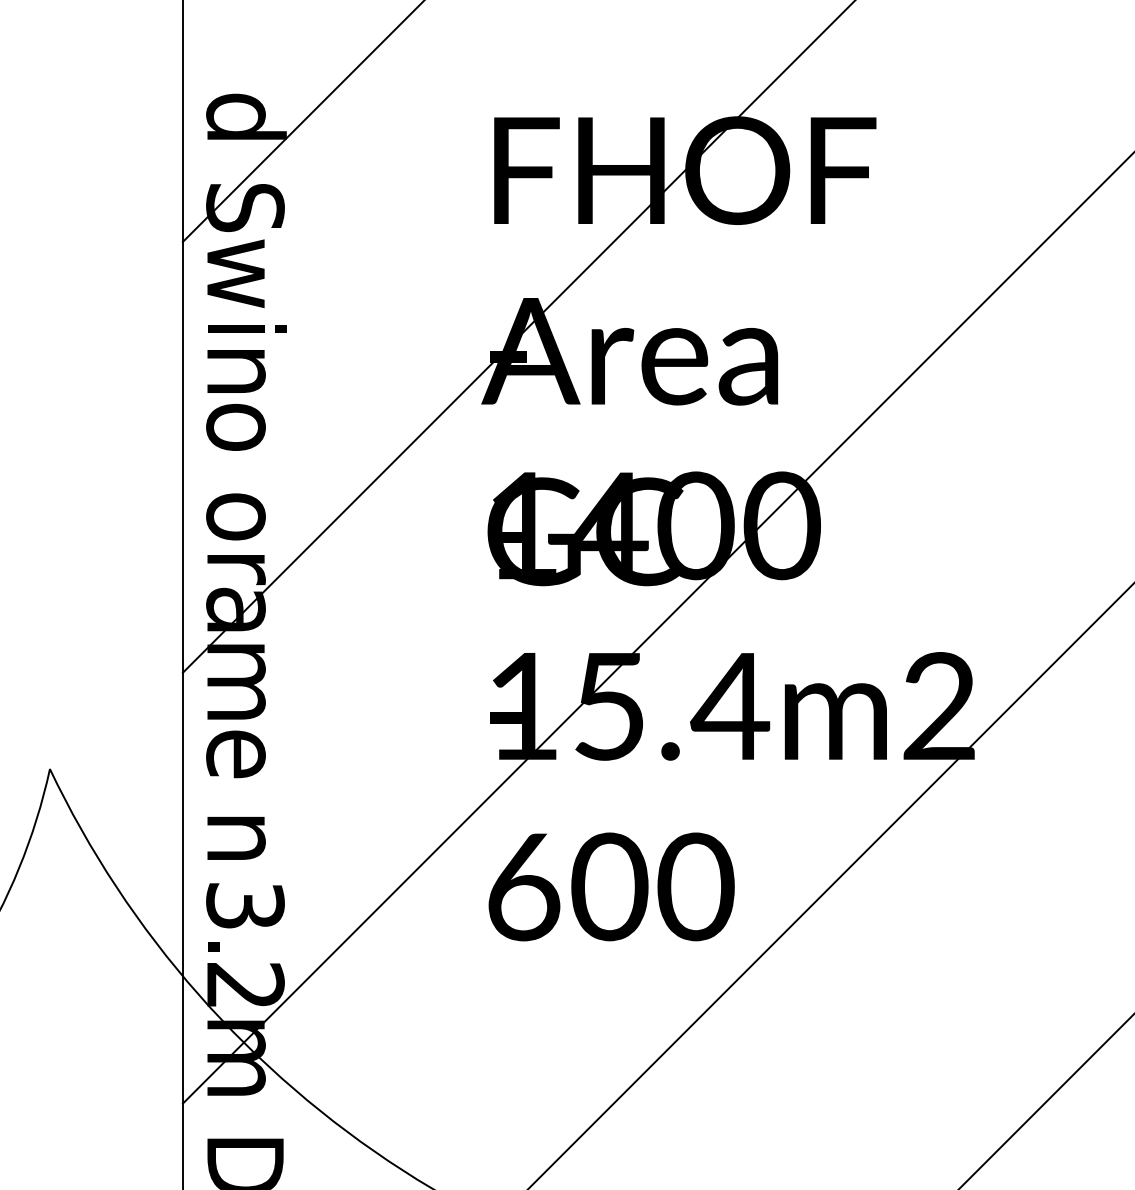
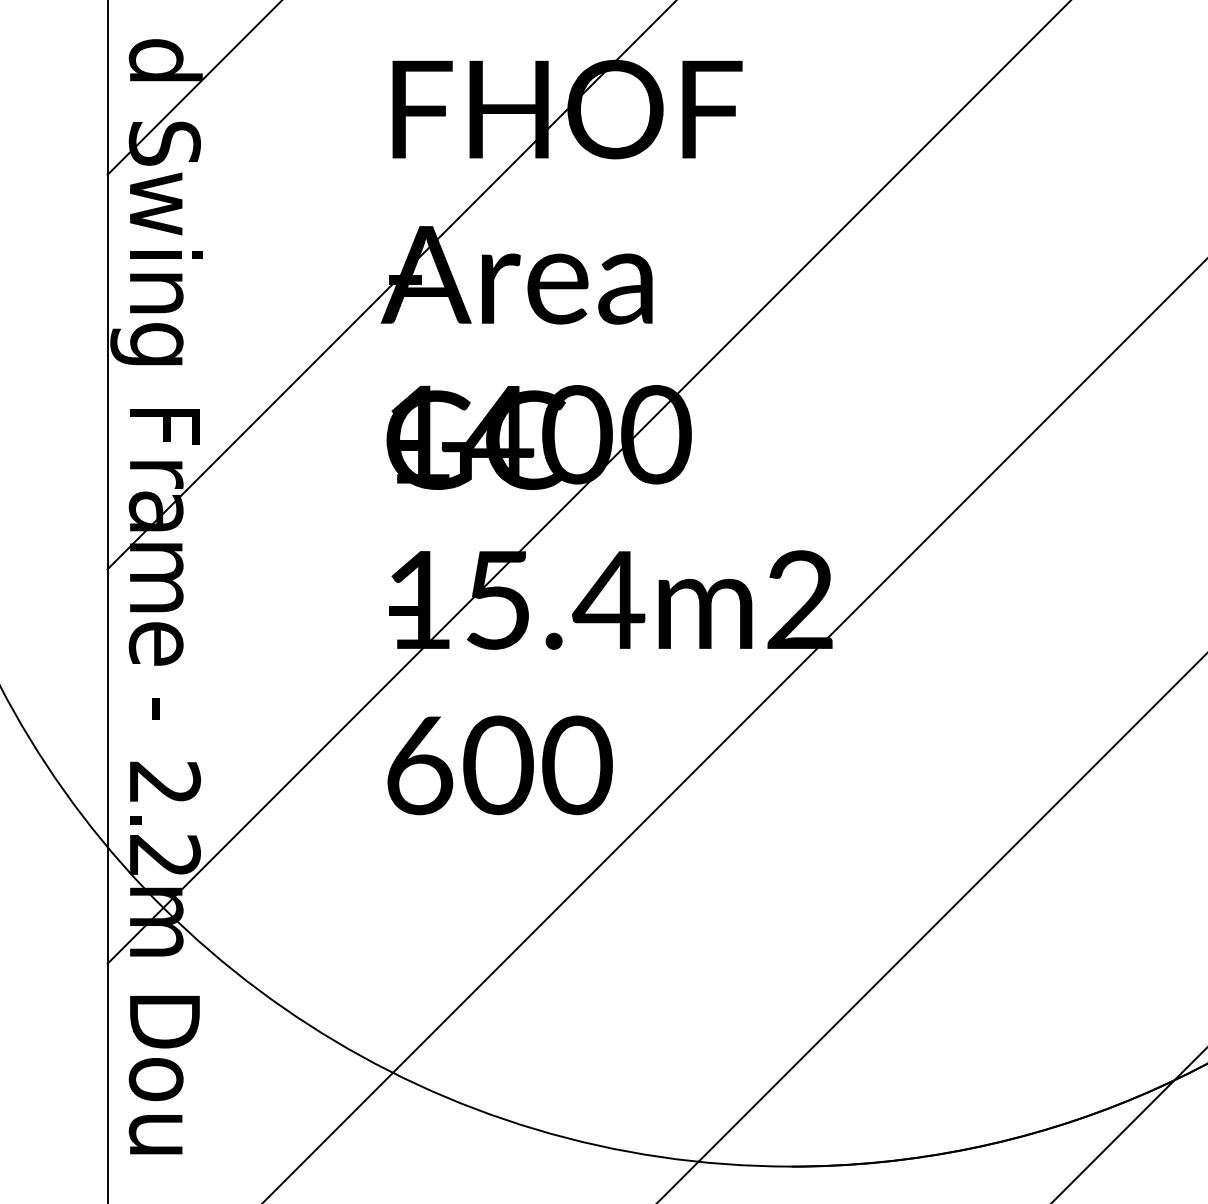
text: (225, 427) -> (146, 344), o -> g
text: (243, 516) -> (163, 426), o -> F
text: (236, 836) -> (156, 719), n -> -
text: (245, 905) -> (164, 782), 3 -> 2

